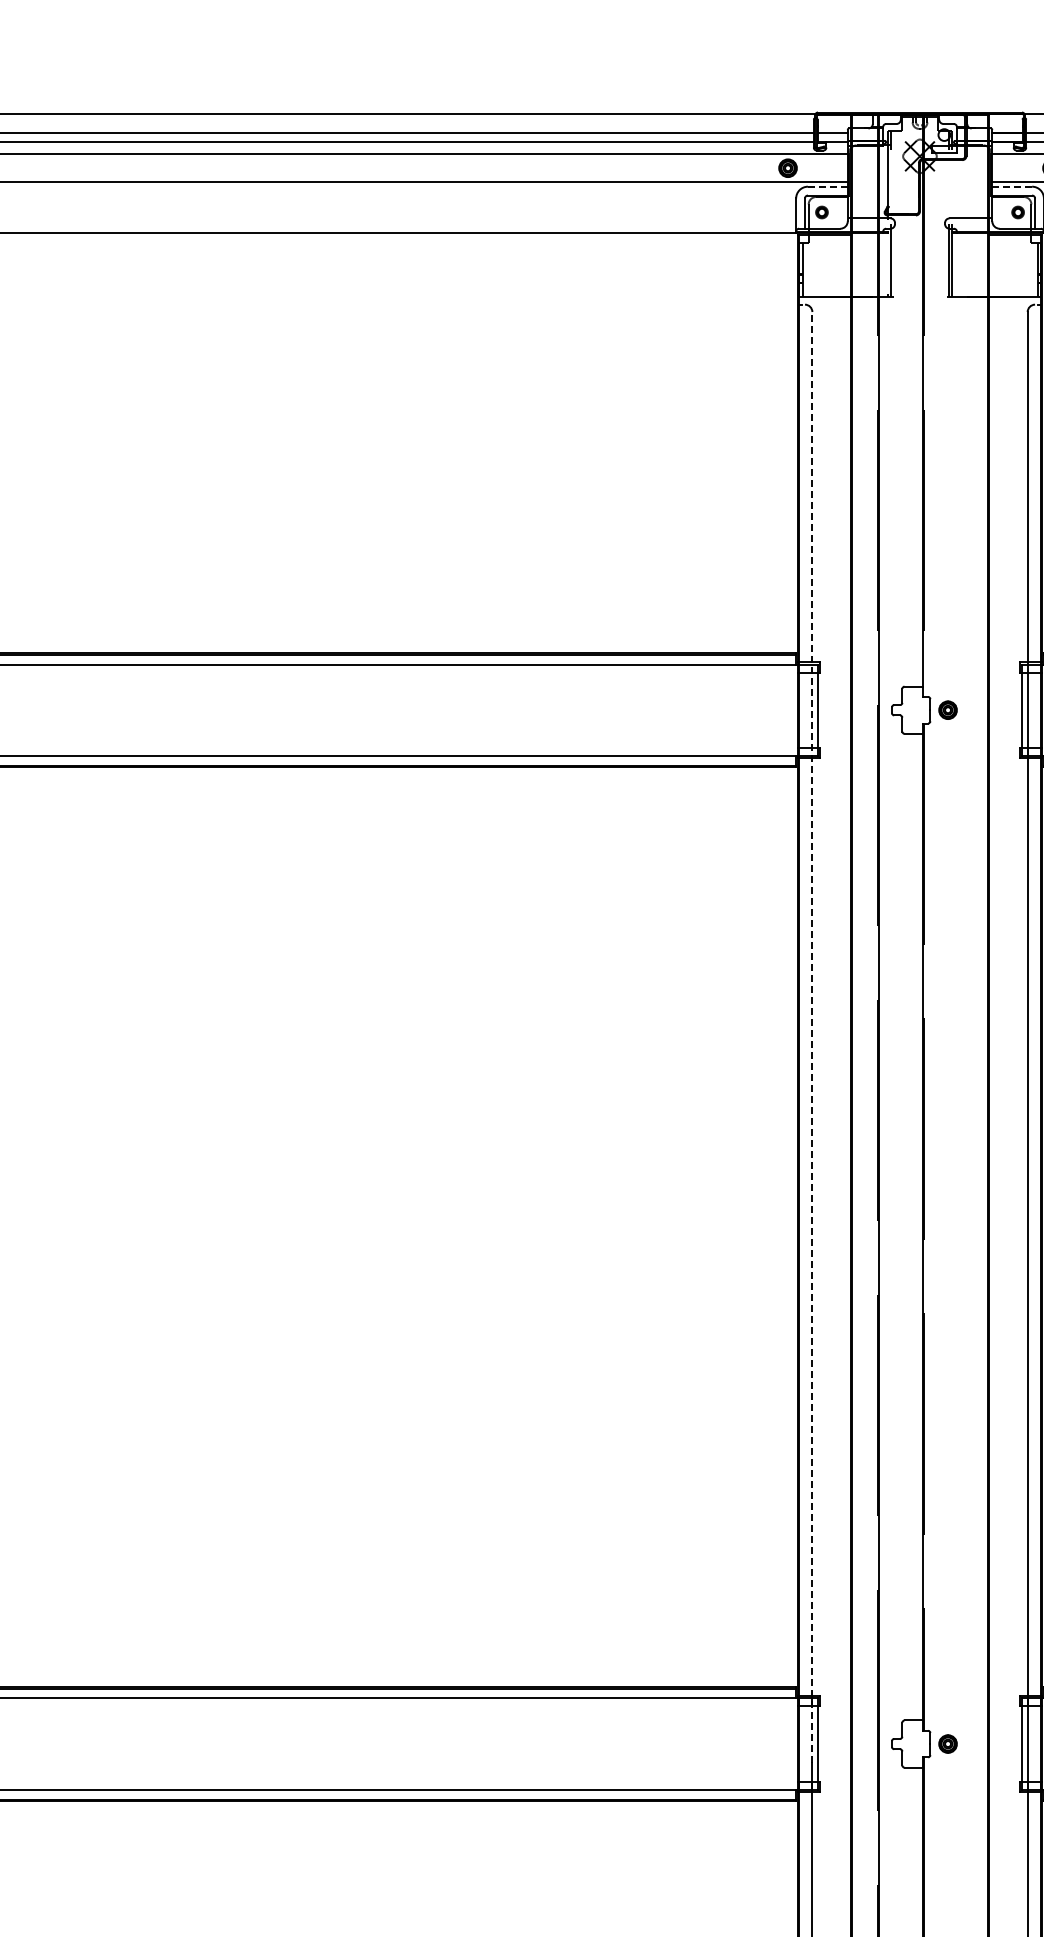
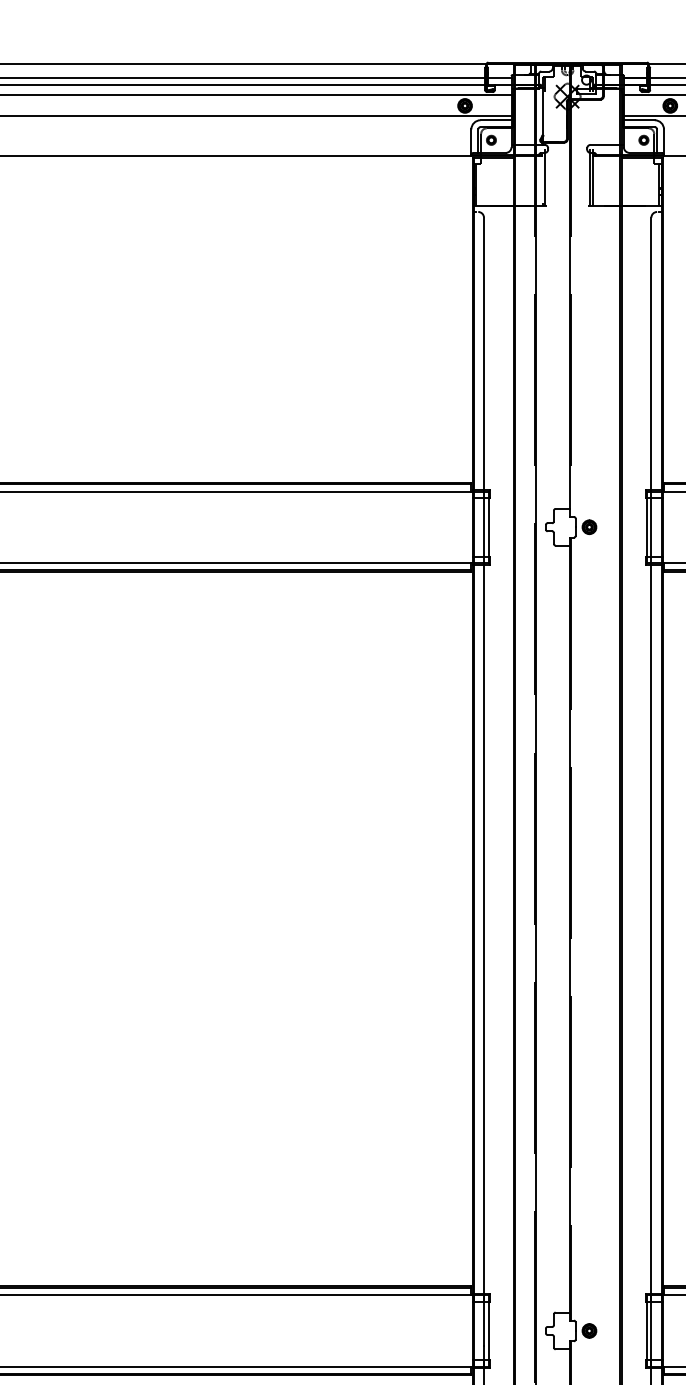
line: (827, 186) -> (495, 120), dashed -> solid
line: (1012, 186) -> (639, 120), dashed -> solid
line: (812, 1037) -> (484, 781), dashed -> solid

